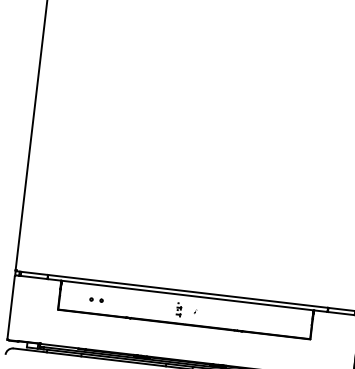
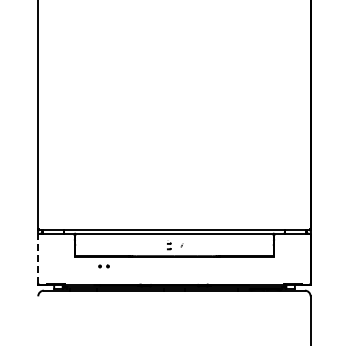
part: (95, 300) -> (103, 266), moved
line: (11, 306) -> (38, 258), solid -> dashed

